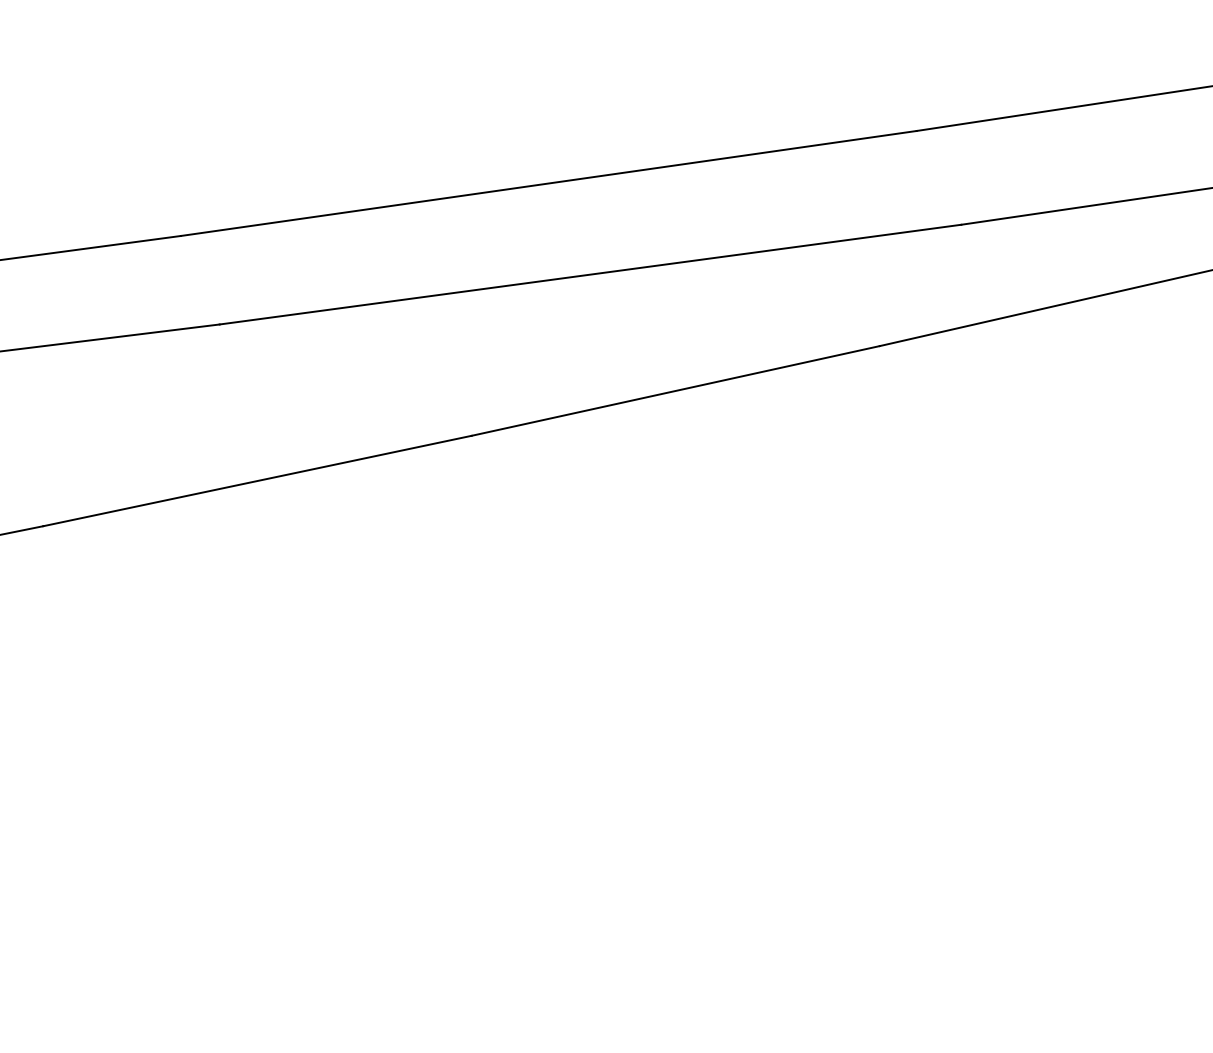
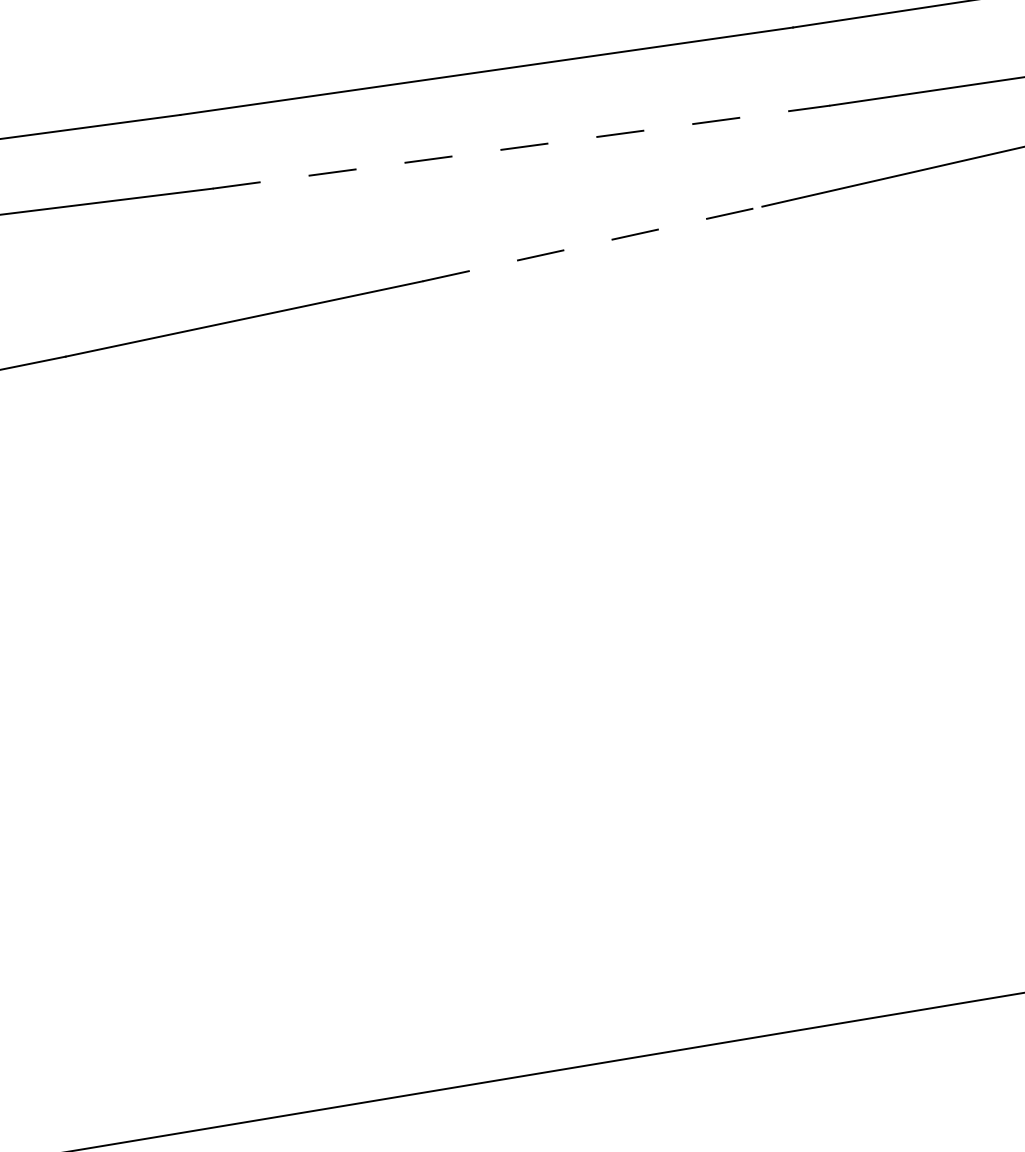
line: (590, 275) -> (521, 147), solid -> dashed
line: (675, 391) -> (592, 244), solid -> dashed

